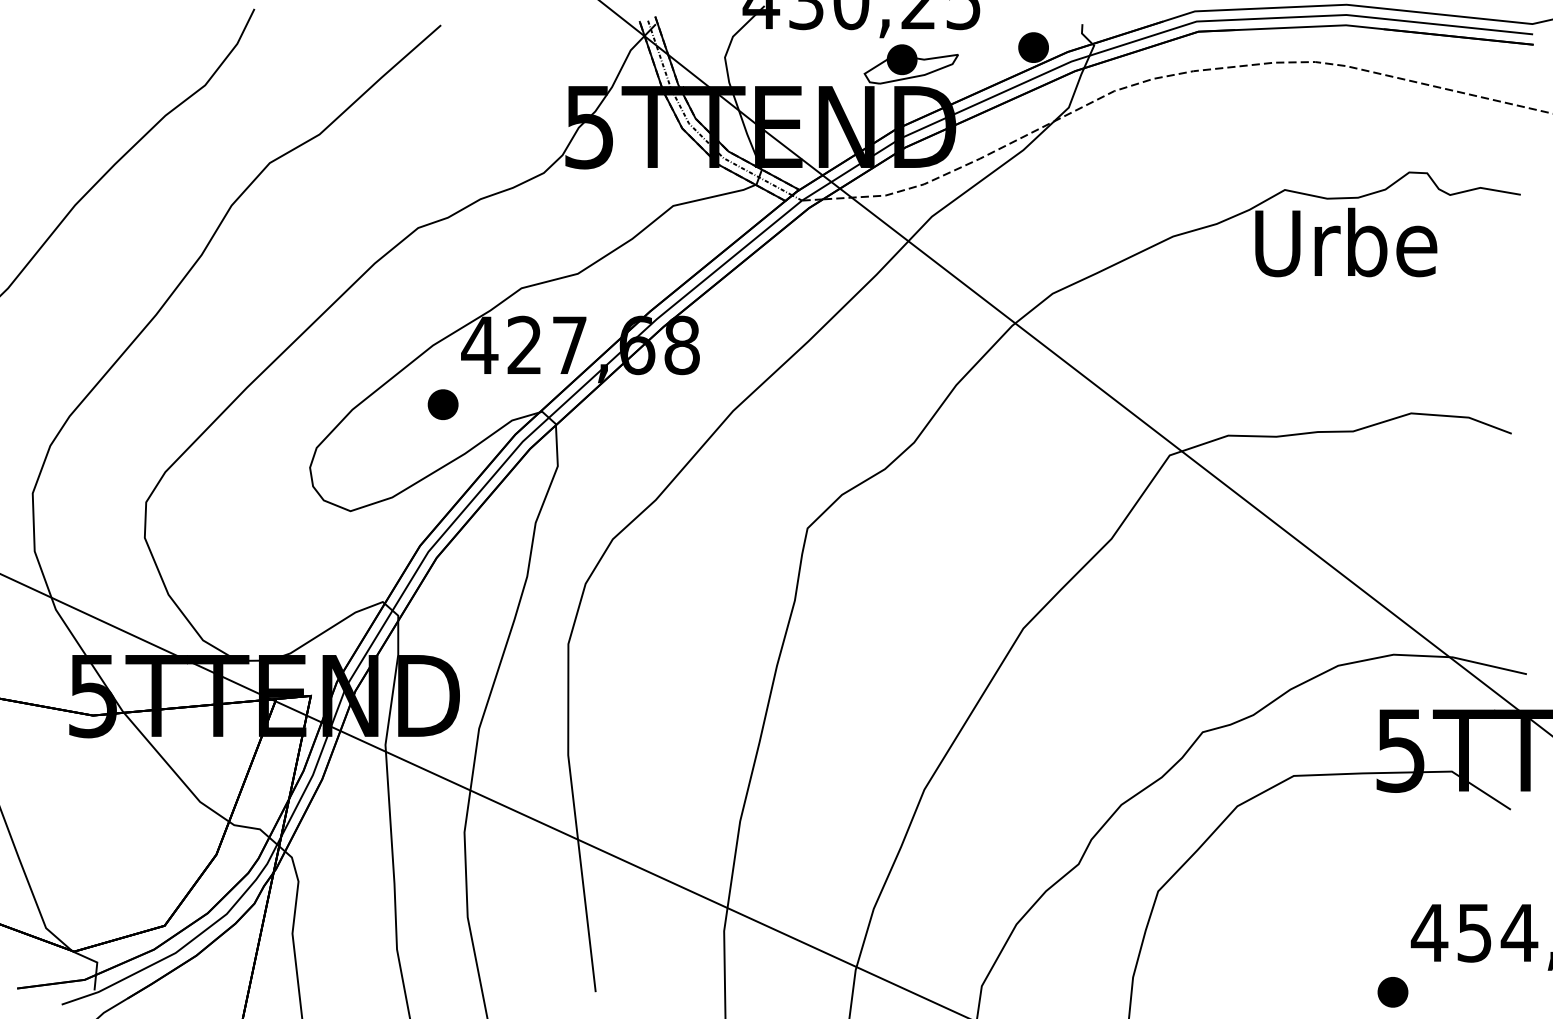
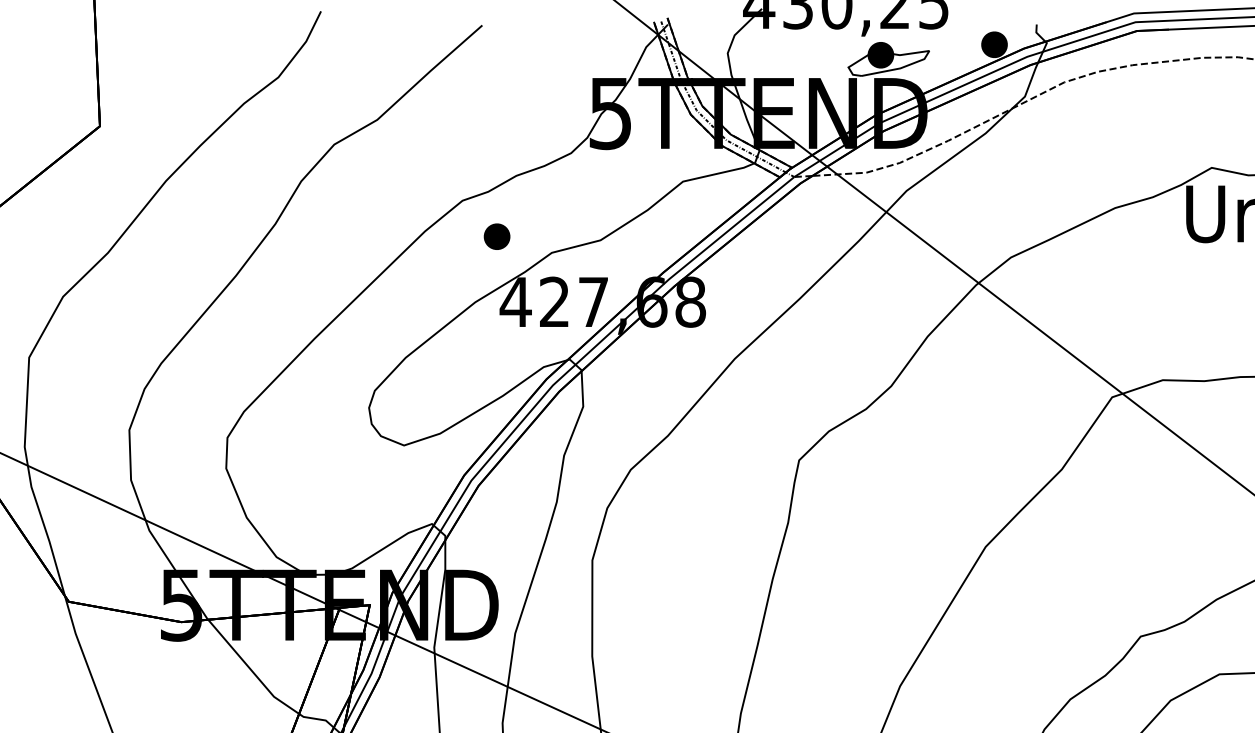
part: (442, 404) -> (496, 236), moved

